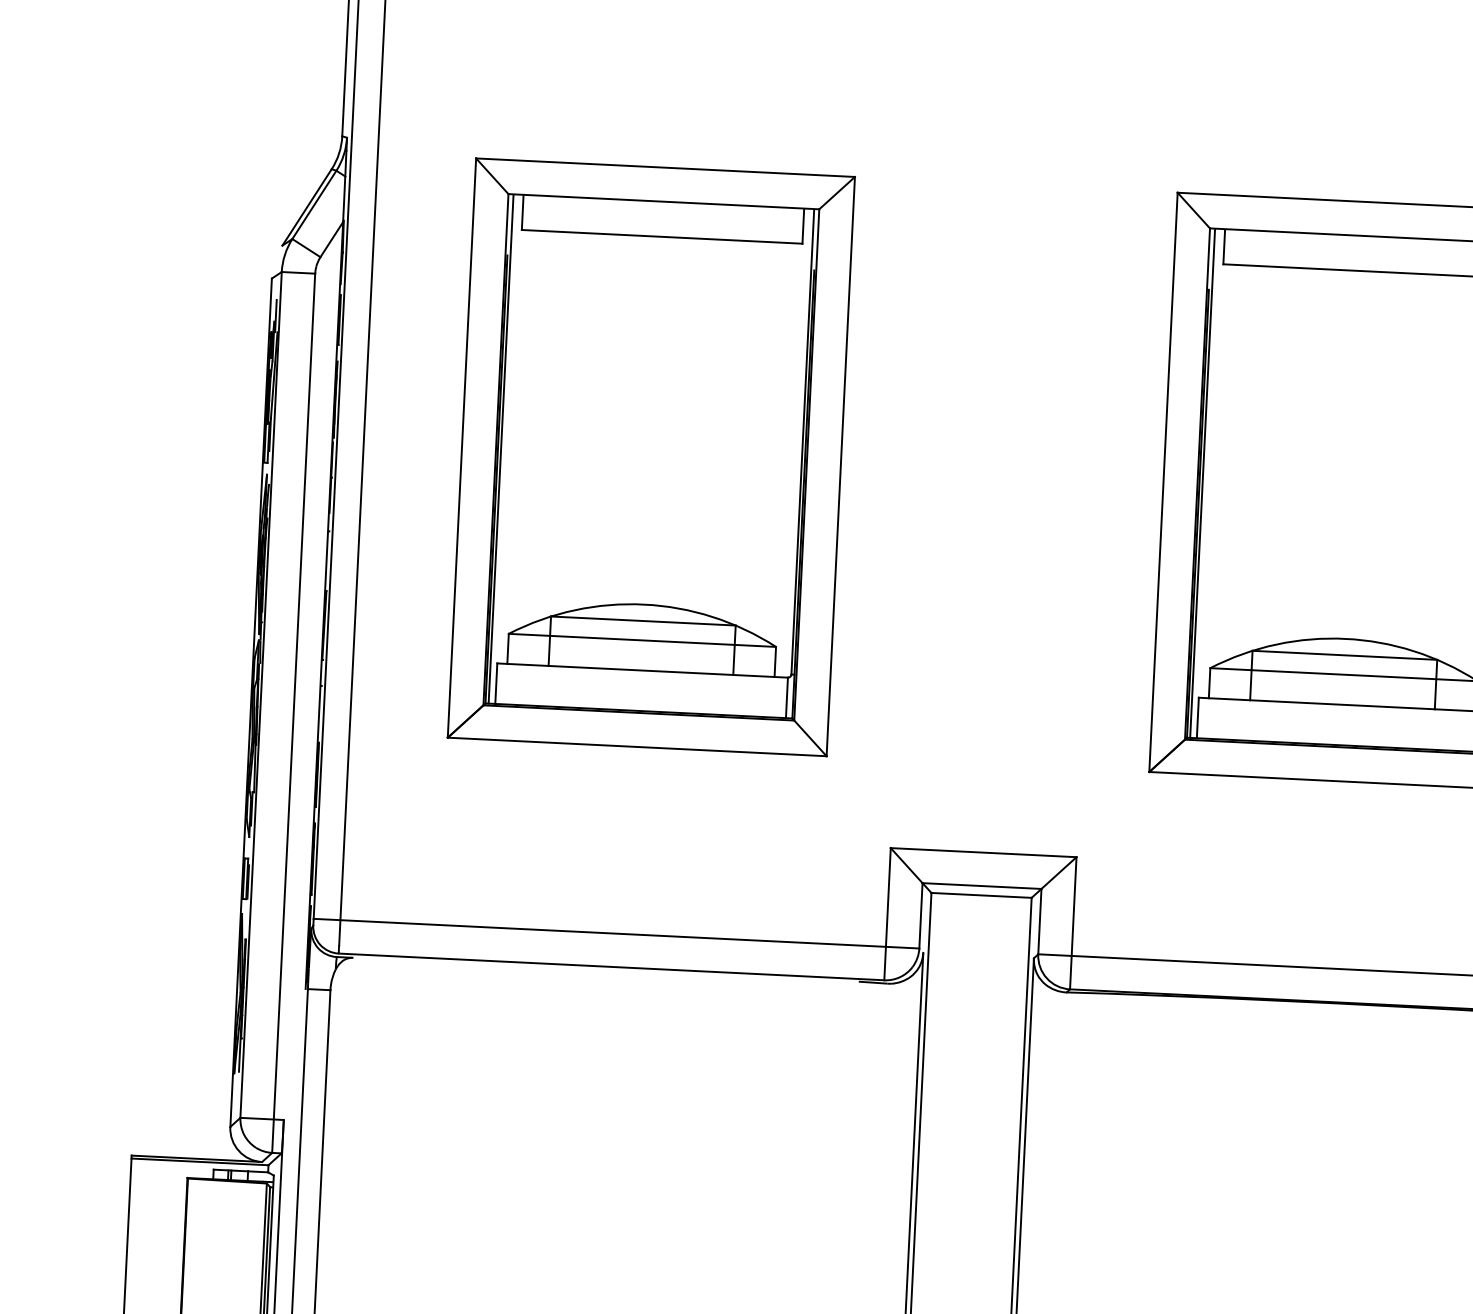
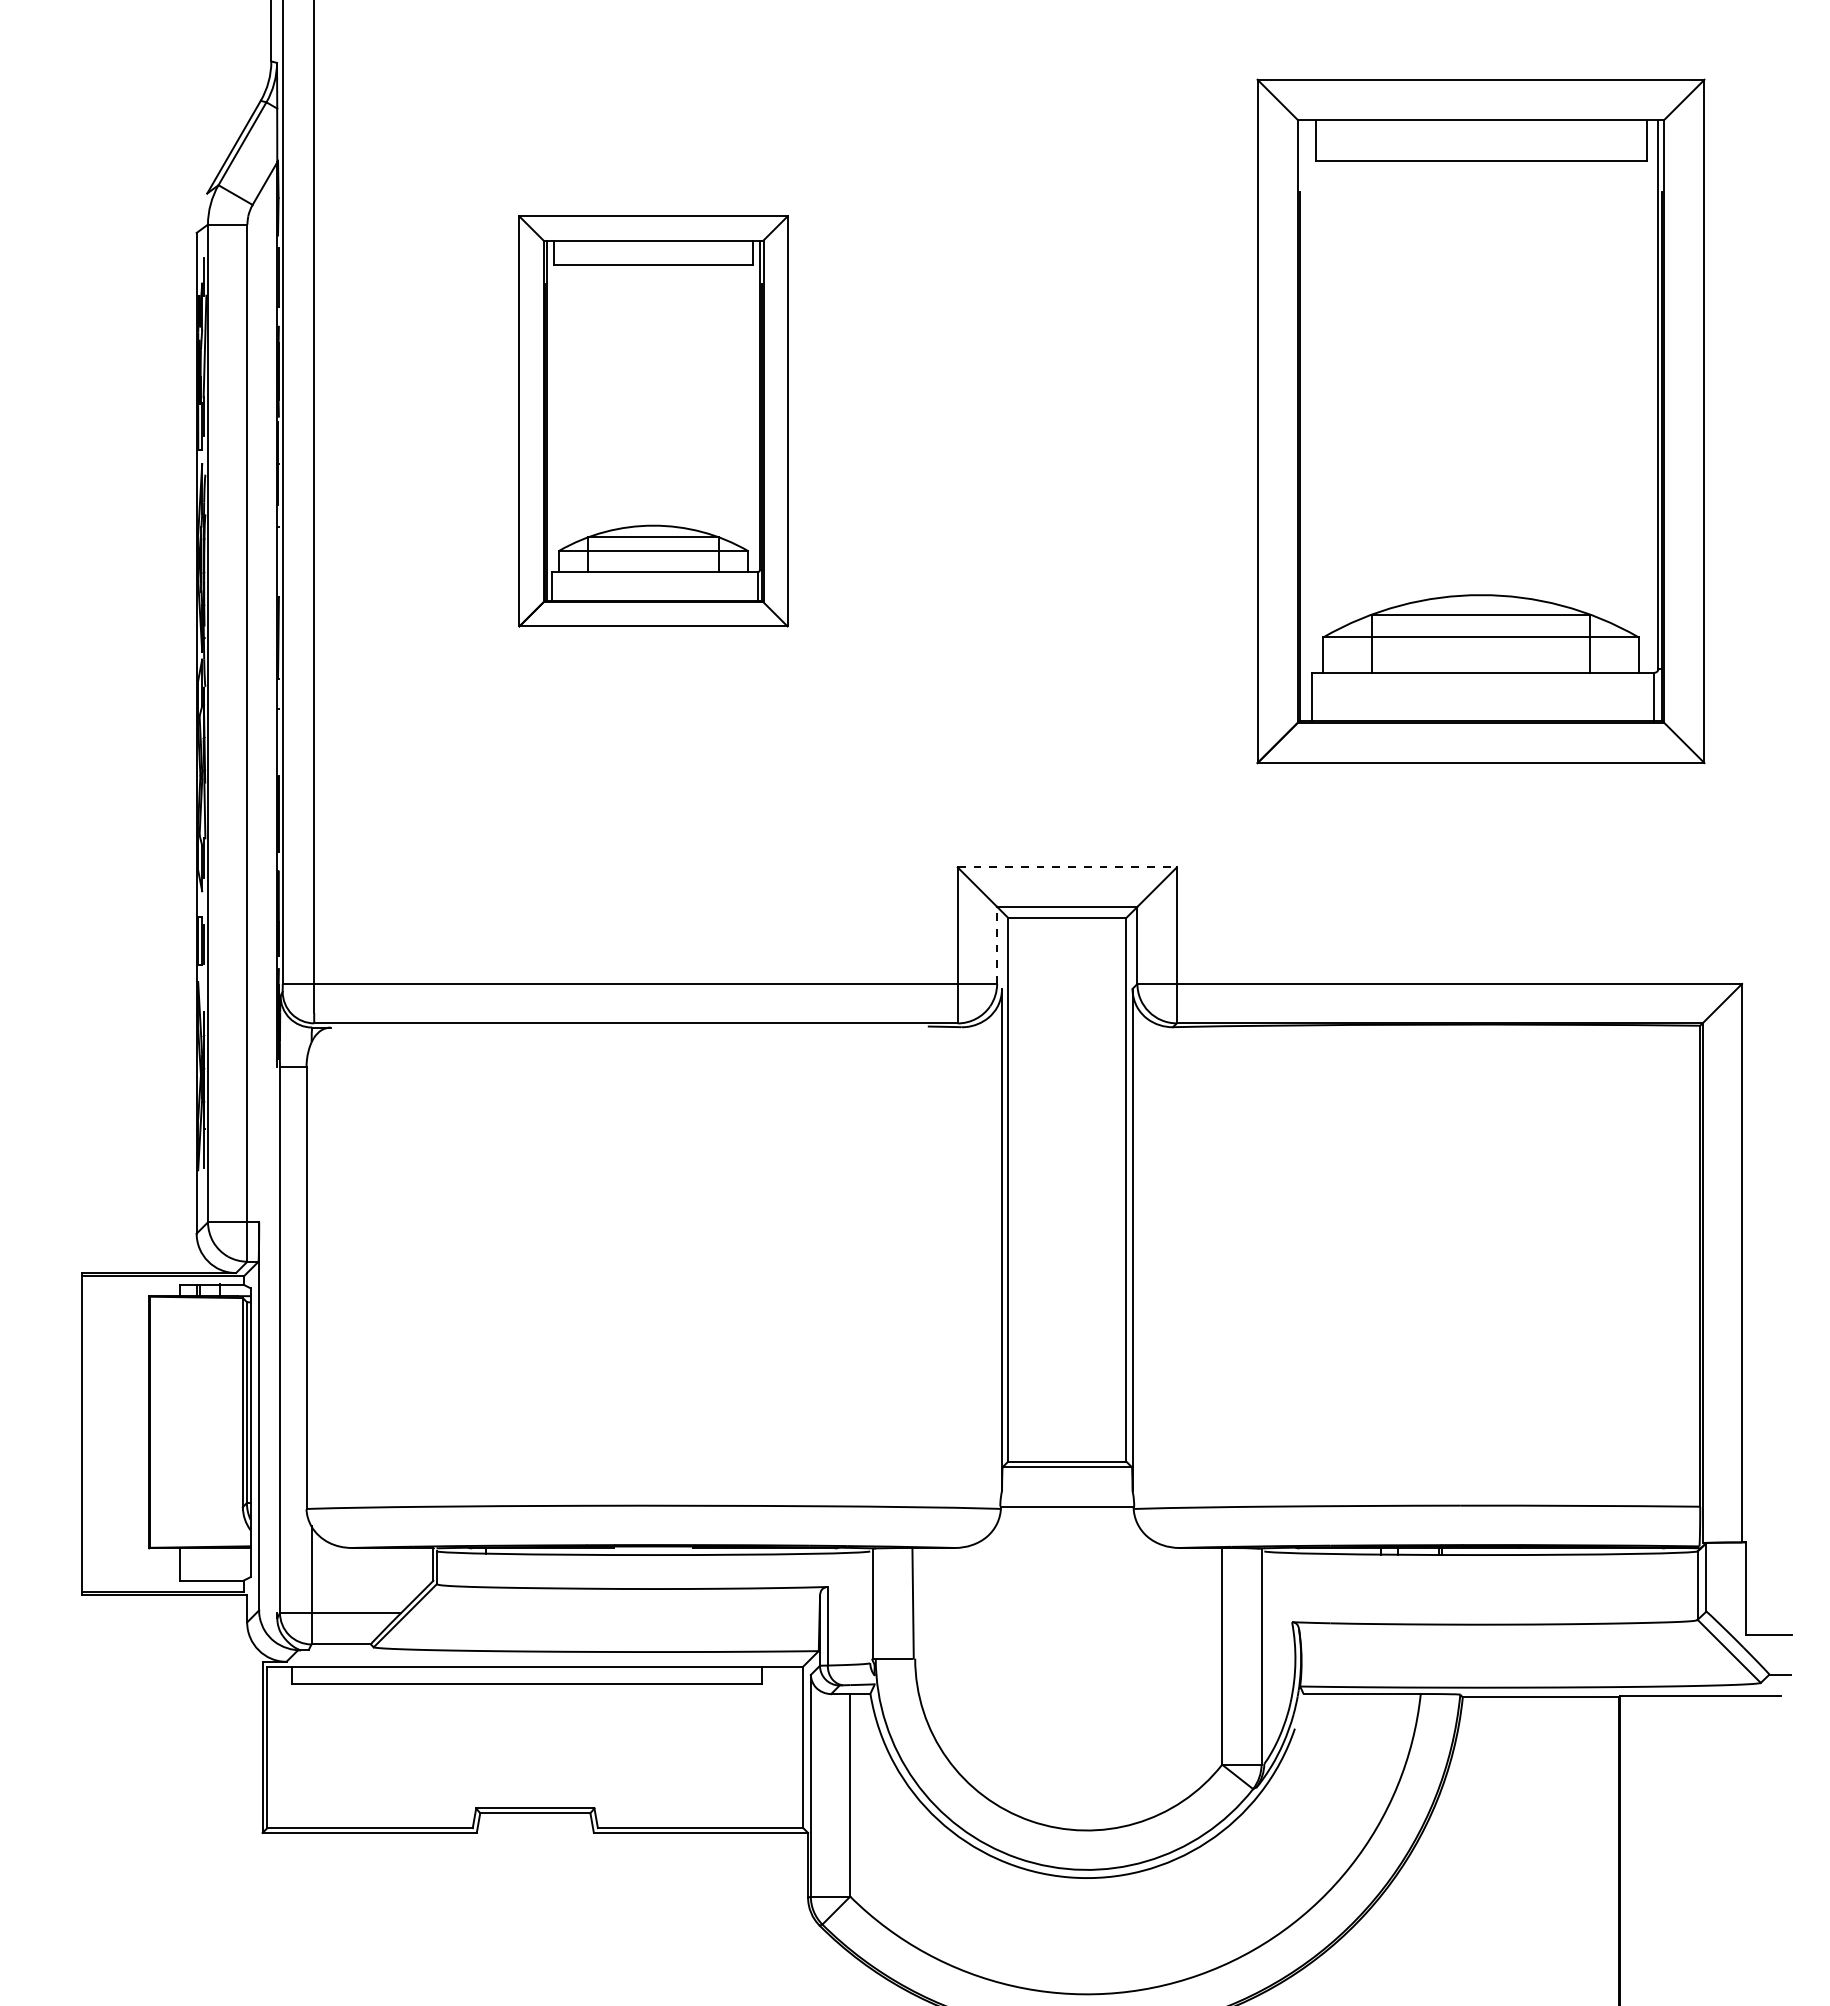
part: (651, 457) -> (653, 421), size x0.6
line: (1202, 483) -> (1303, 420), removed
line: (983, 852) -> (1067, 867), solid -> dashed
line: (921, 915) -> (997, 945), solid -> dashed

